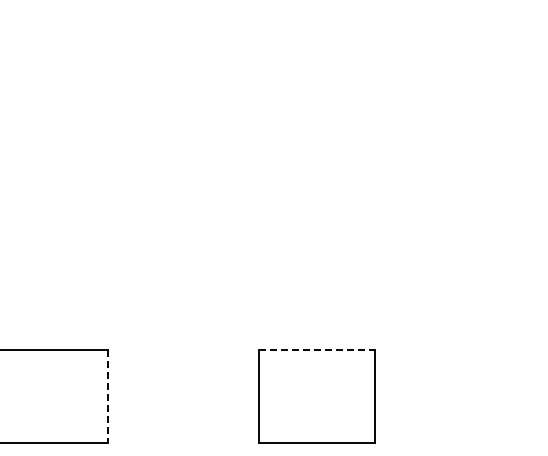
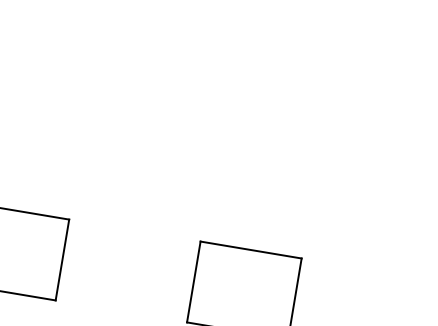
line: (317, 350) -> (251, 250), dashed -> solid
line: (107, 397) -> (62, 260), dashed -> solid

